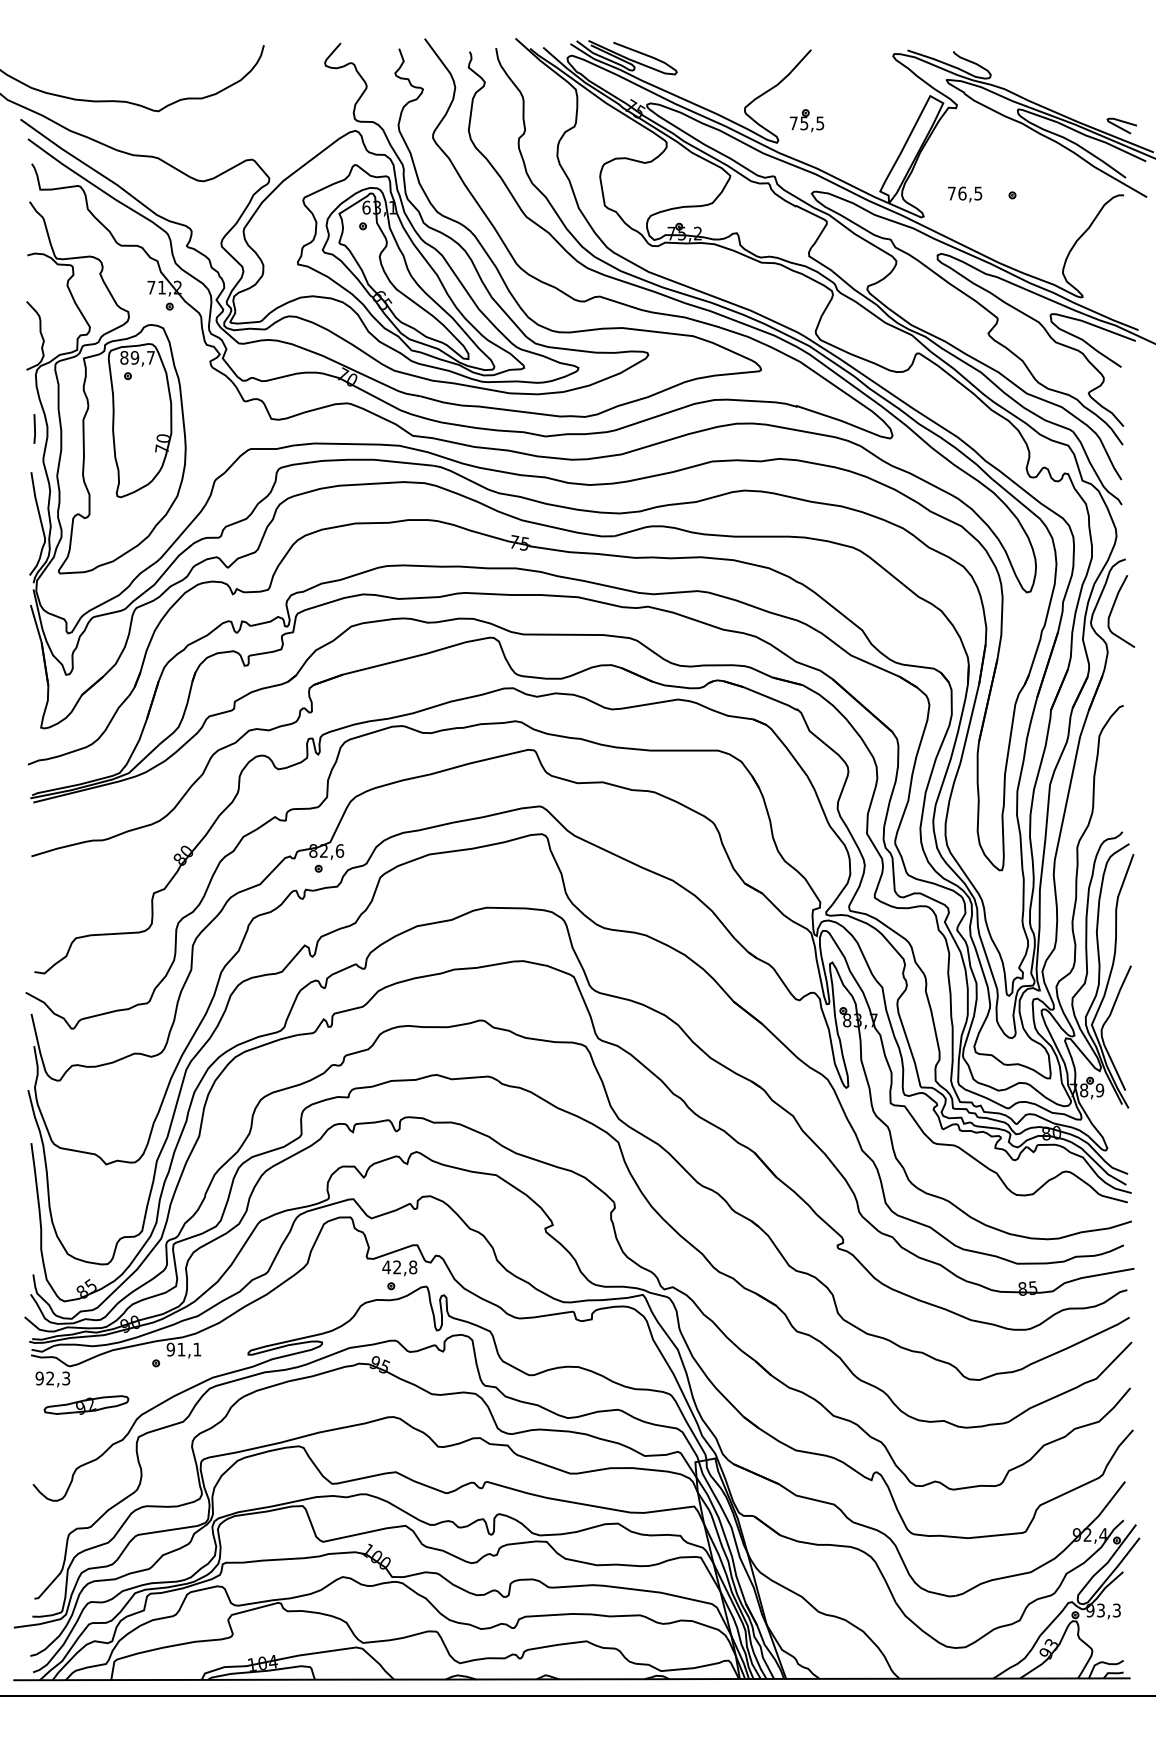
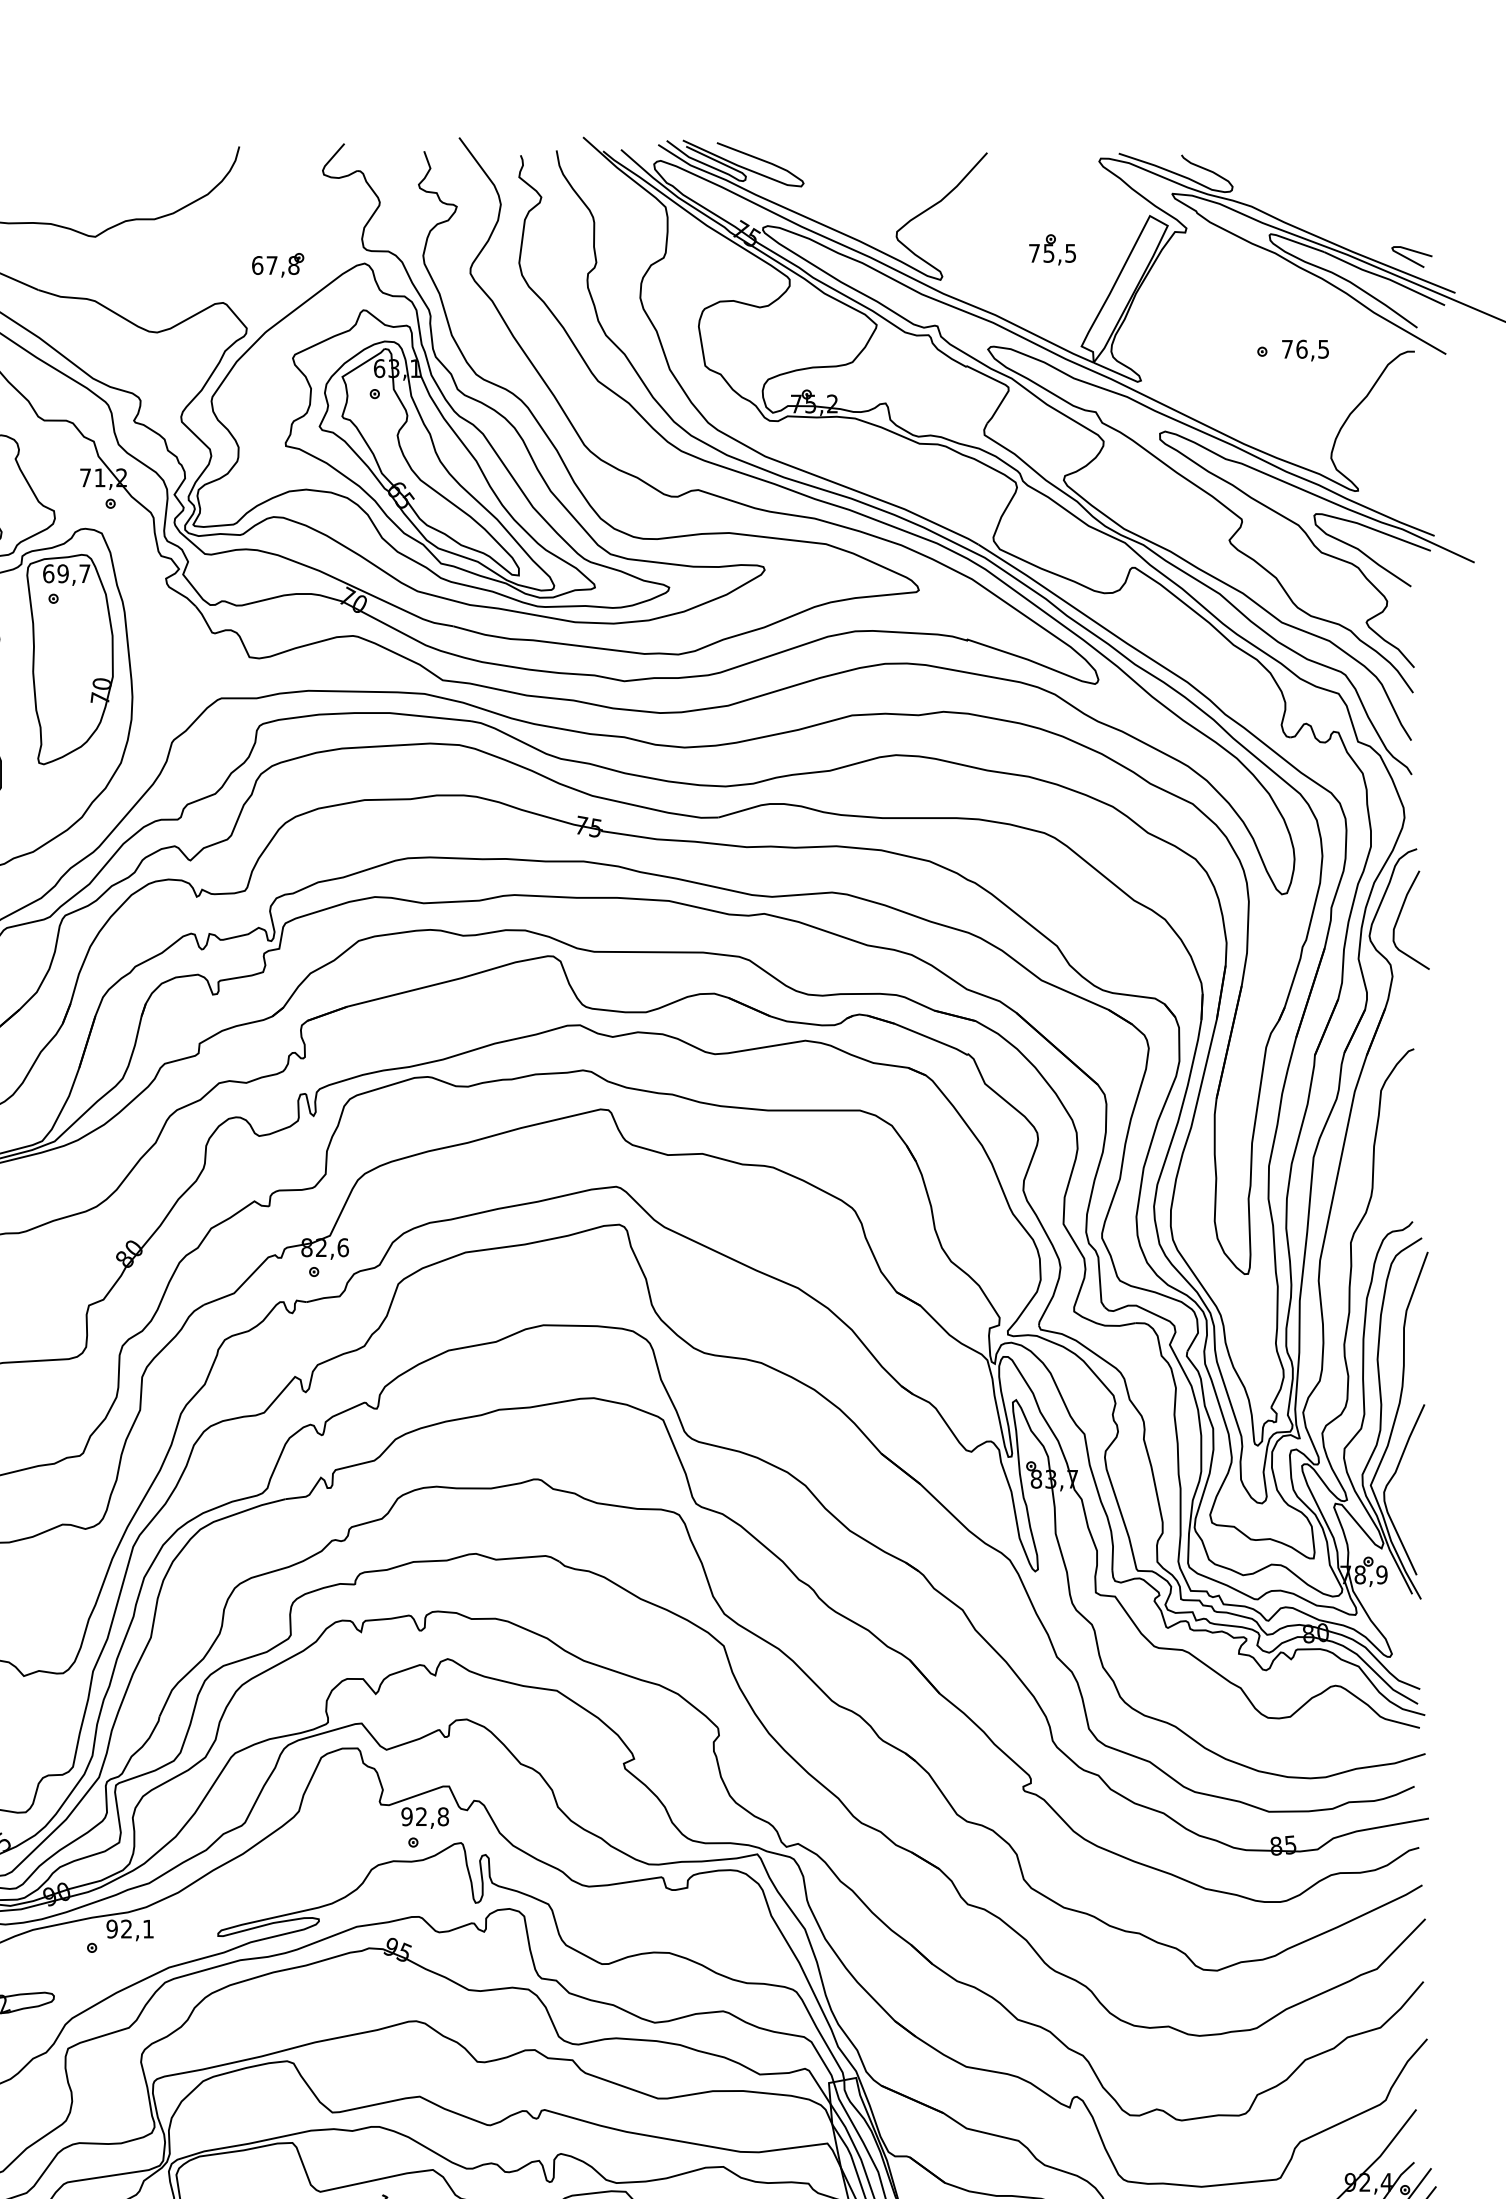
part: (806, 120) -> (1051, 249), moved
part: (292, 131) -> (278, 264), added
text: (965, 194) -> (1306, 350), moved
text: (124, 357) -> (48, 573), 89,7 -> 69,7
text: (386, 1267) -> (406, 1816), 42,8 -> 92,8
text: (181, 1349) -> (126, 1928), 91,1 -> 92,1

